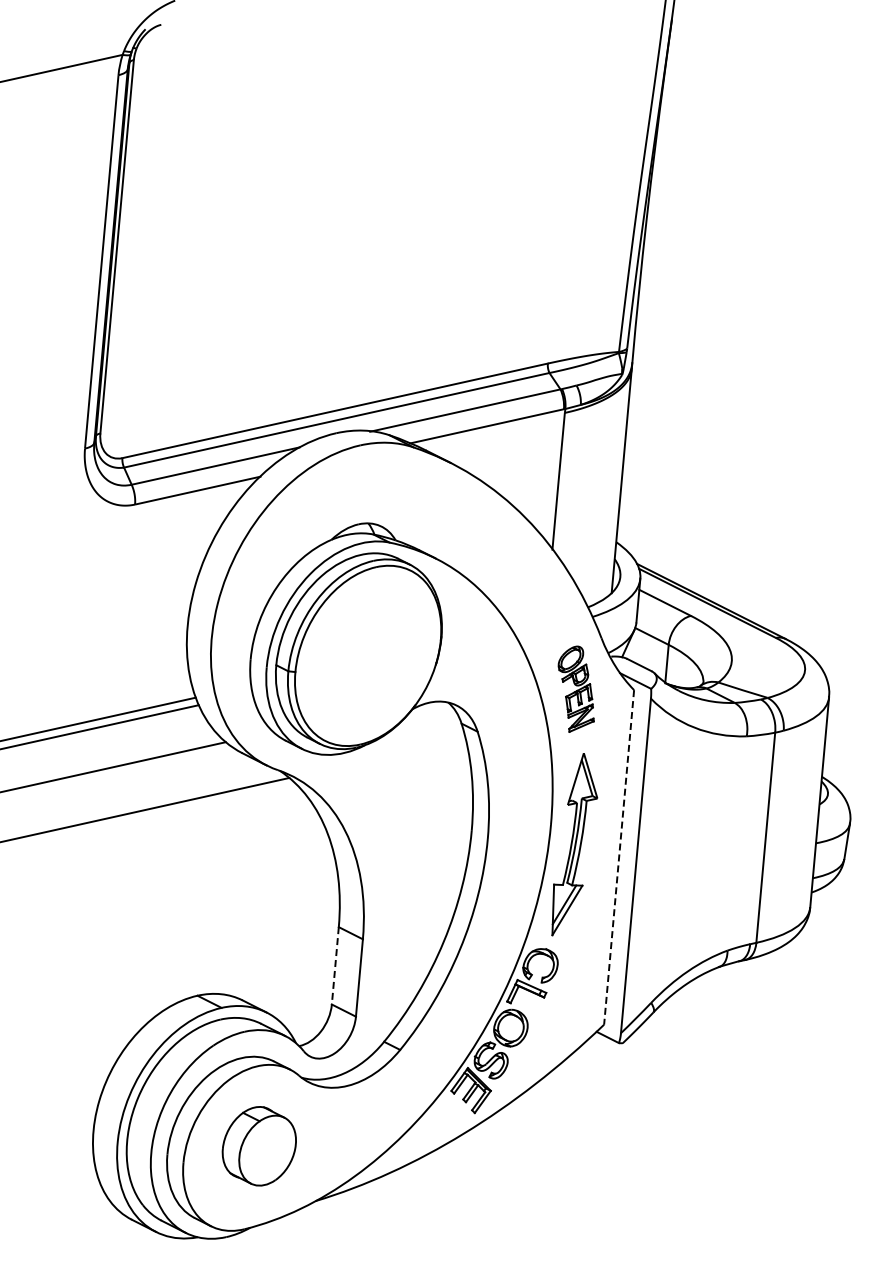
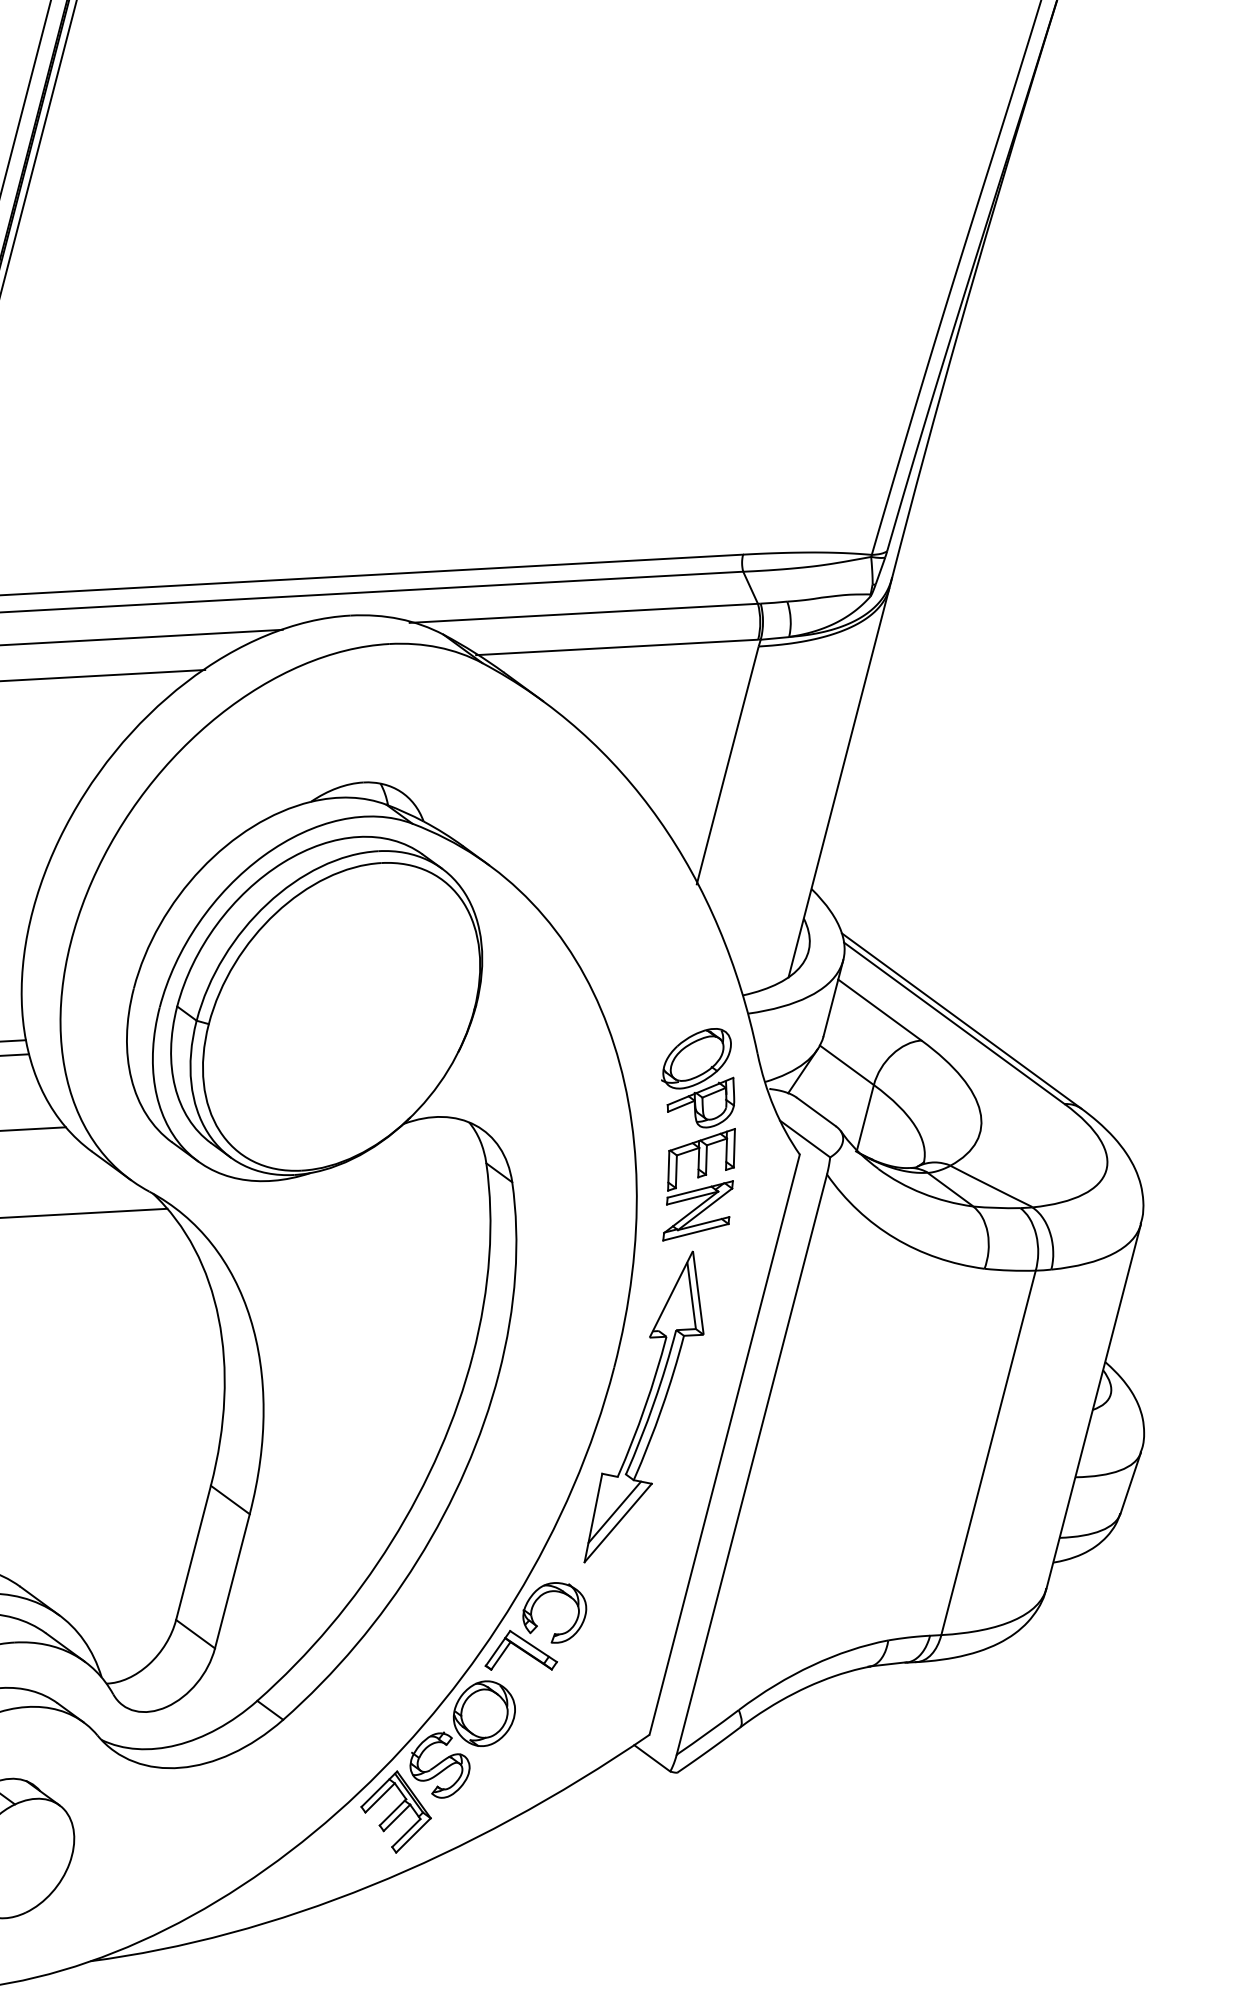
part: (576, 689) -> (698, 1136), size x1.43
line: (619, 857) -> (725, 1444), dashed -> solid
line: (335, 965) -> (193, 1552), dashed -> solid

